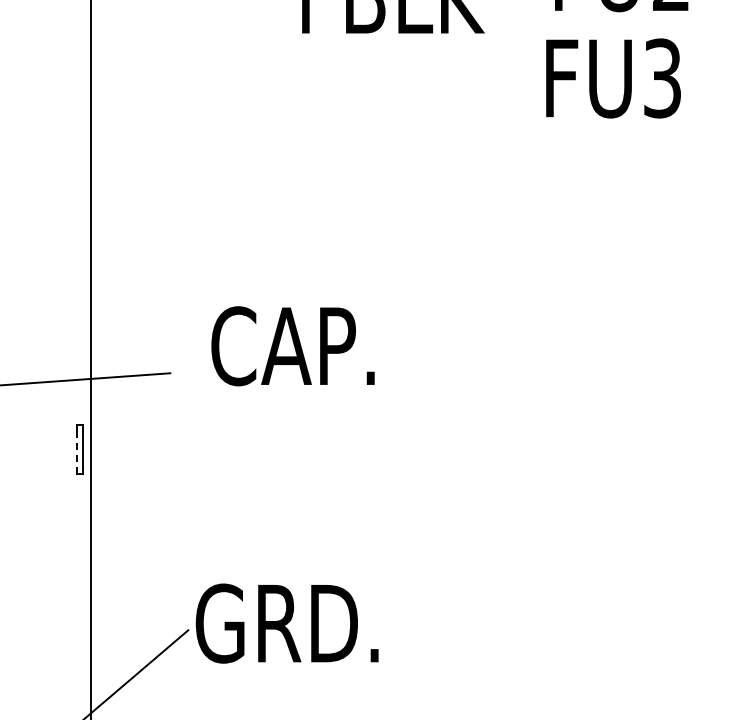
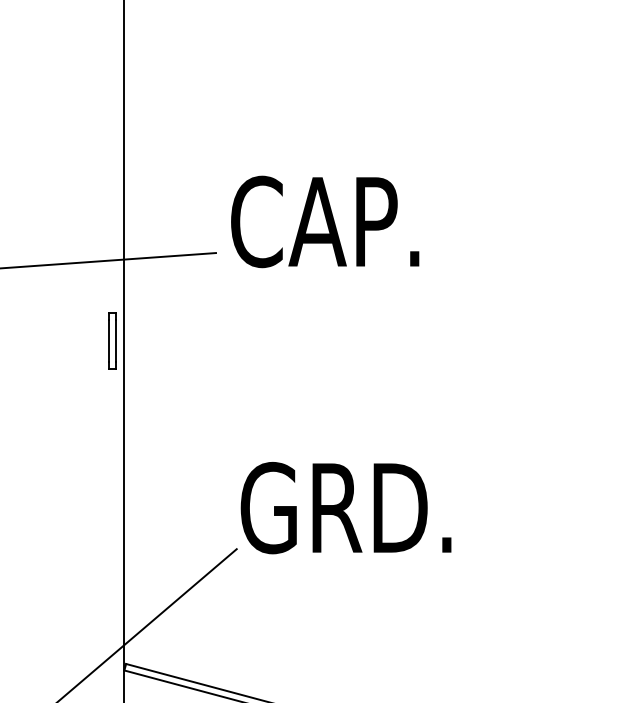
text: (292, 346) -> (324, 222), moved
line: (77, 449) -> (109, 340), dashed -> solid
text: (286, 623) -> (345, 507), moved

